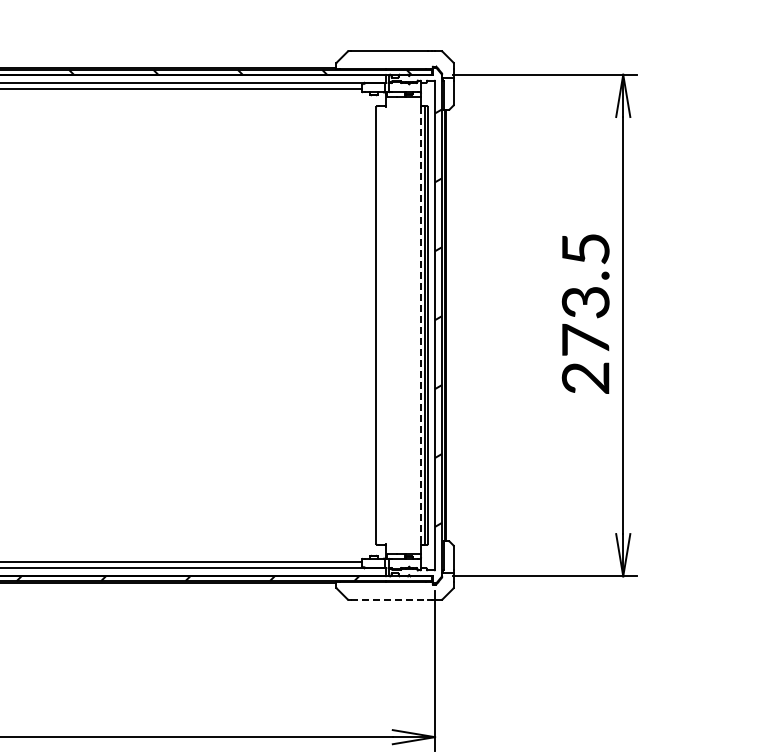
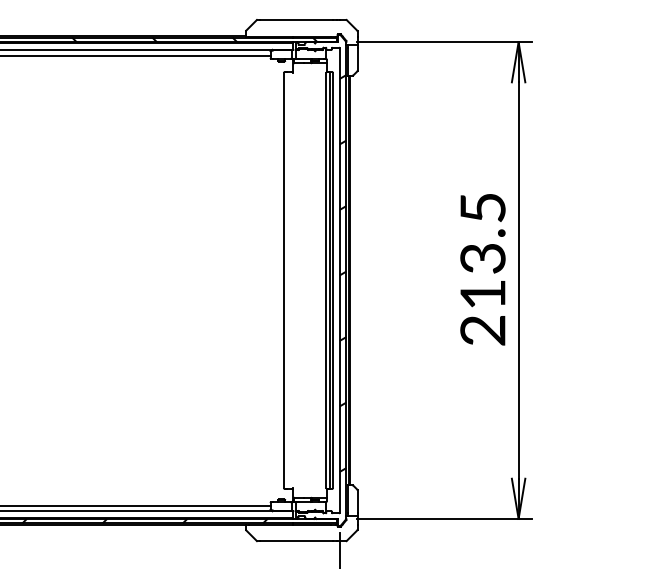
line: (420, 326) -> (325, 281), dashed -> solid
text: (585, 339) -> (482, 293), 273.5 -> 213.5
line: (389, 599) -> (296, 540), dashed -> solid

